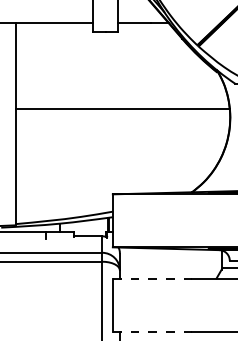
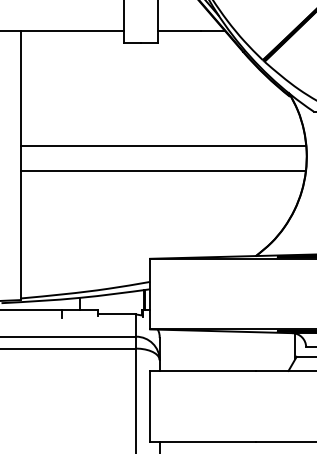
line: (122, 128) -> (163, 171), added
line: (152, 278) -> (203, 370), dashed -> solid
line: (152, 331) -> (203, 441), dashed -> solid

